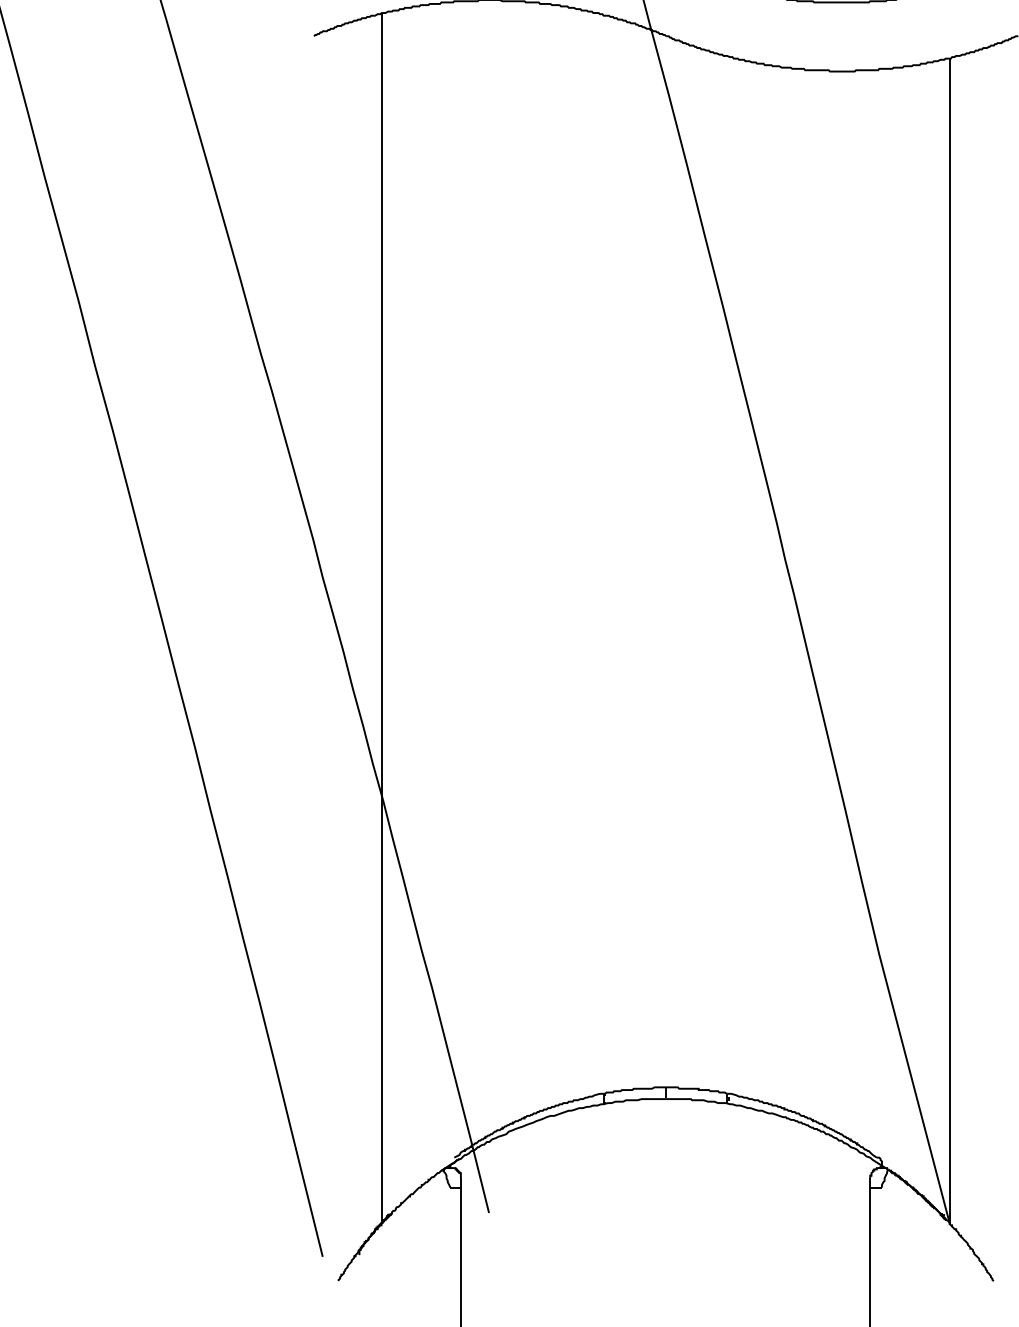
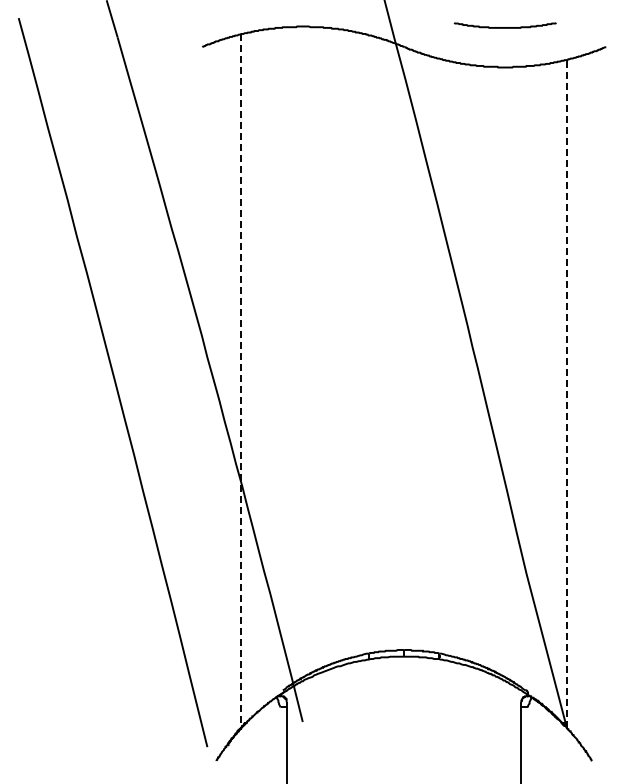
line: (382, 617) -> (241, 380), solid -> dashed
line: (948, 640) -> (566, 393), solid -> dashed

